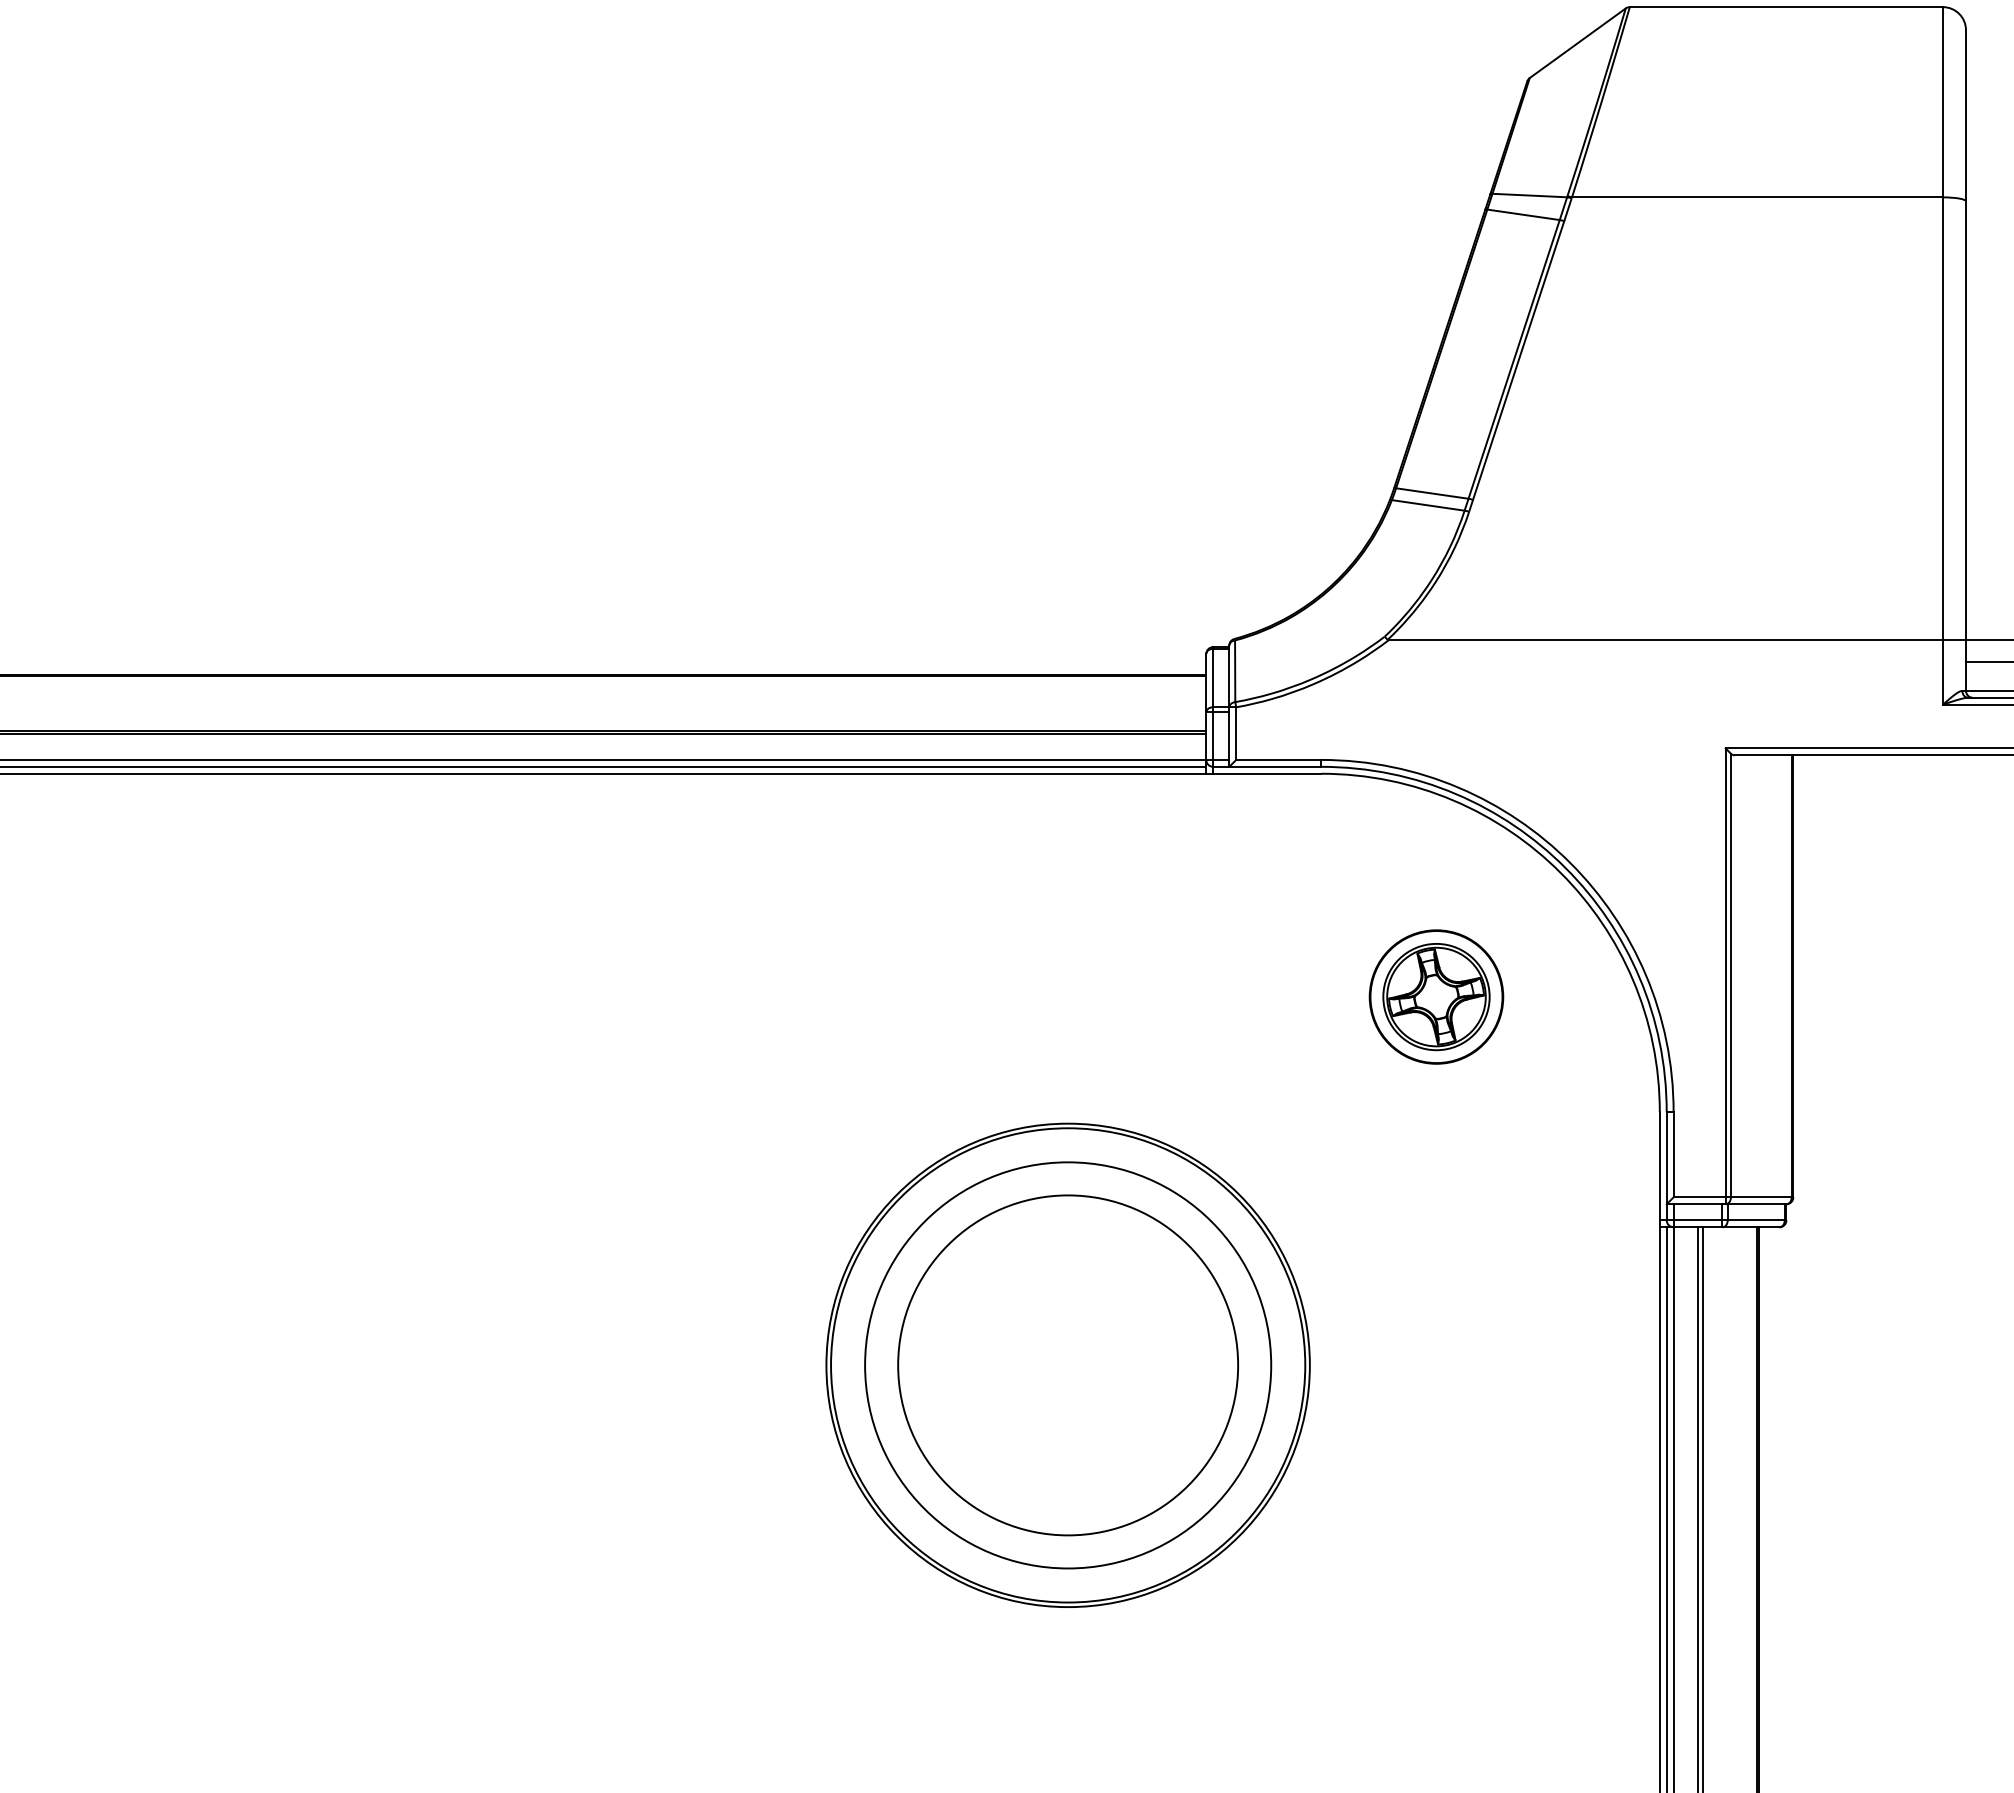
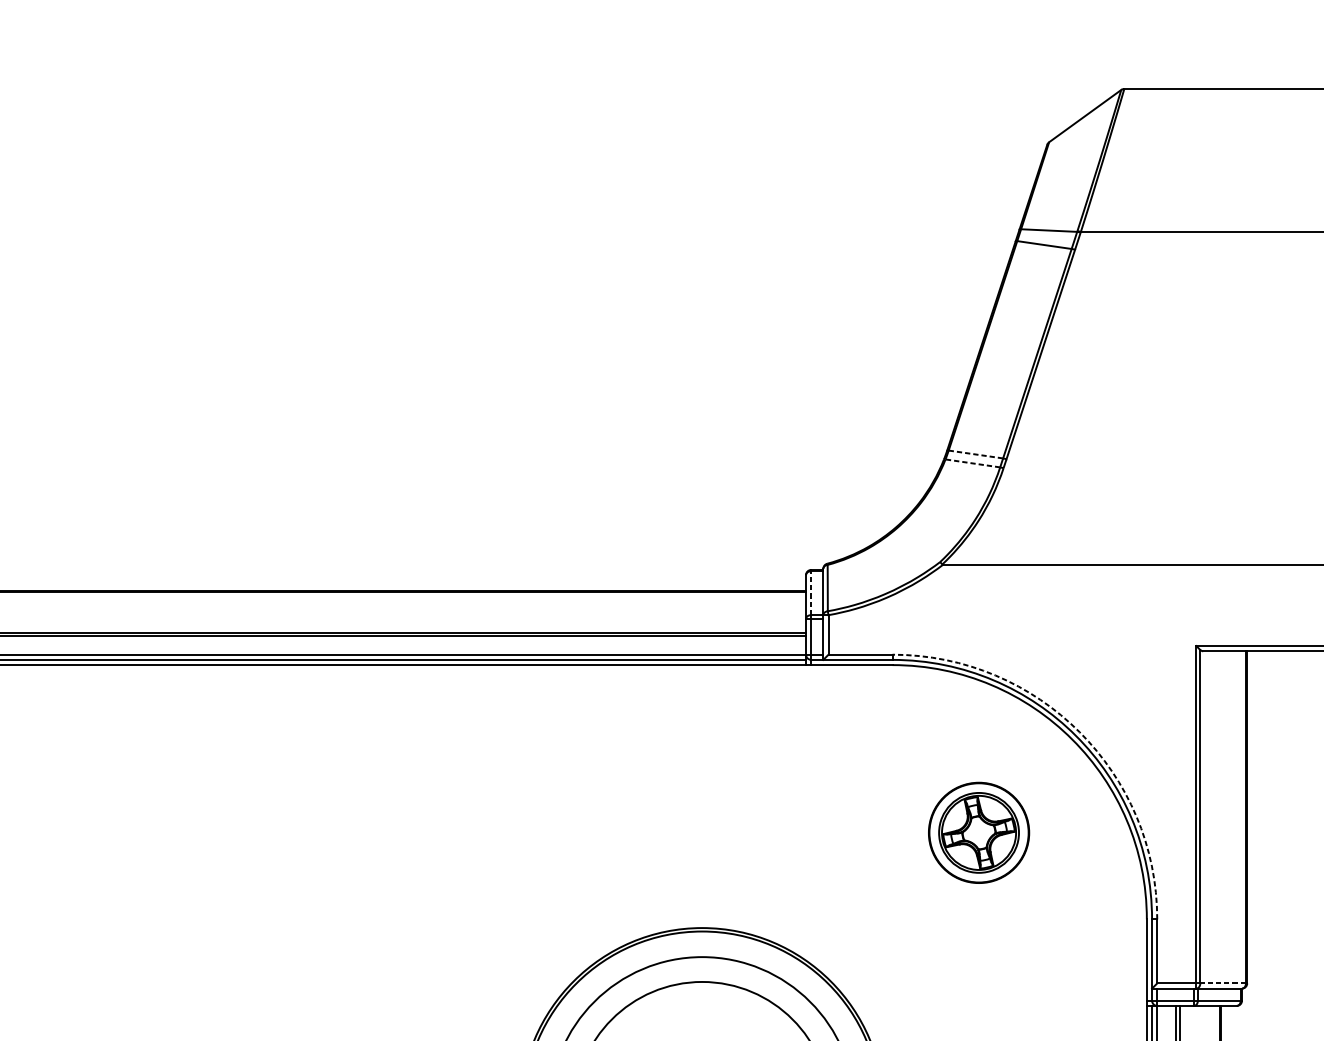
line: (1432, 493) -> (976, 454), solid -> dashed
line: (1428, 505) -> (973, 463), solid -> dashed
line: (1213, 677) -> (811, 592), solid -> dashed
arc: (1570, 863) -> (1079, 732), solid -> dashed
line: (1760, 1197) -> (1222, 983), solid -> dashed

